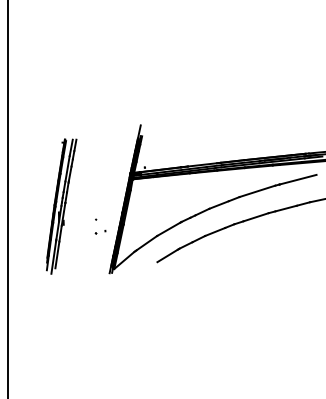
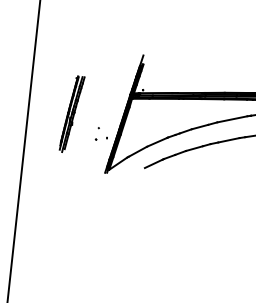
part: (61, 206) -> (71, 114), size x0.7
part: (100, 231) -> (101, 138), size x1.4

